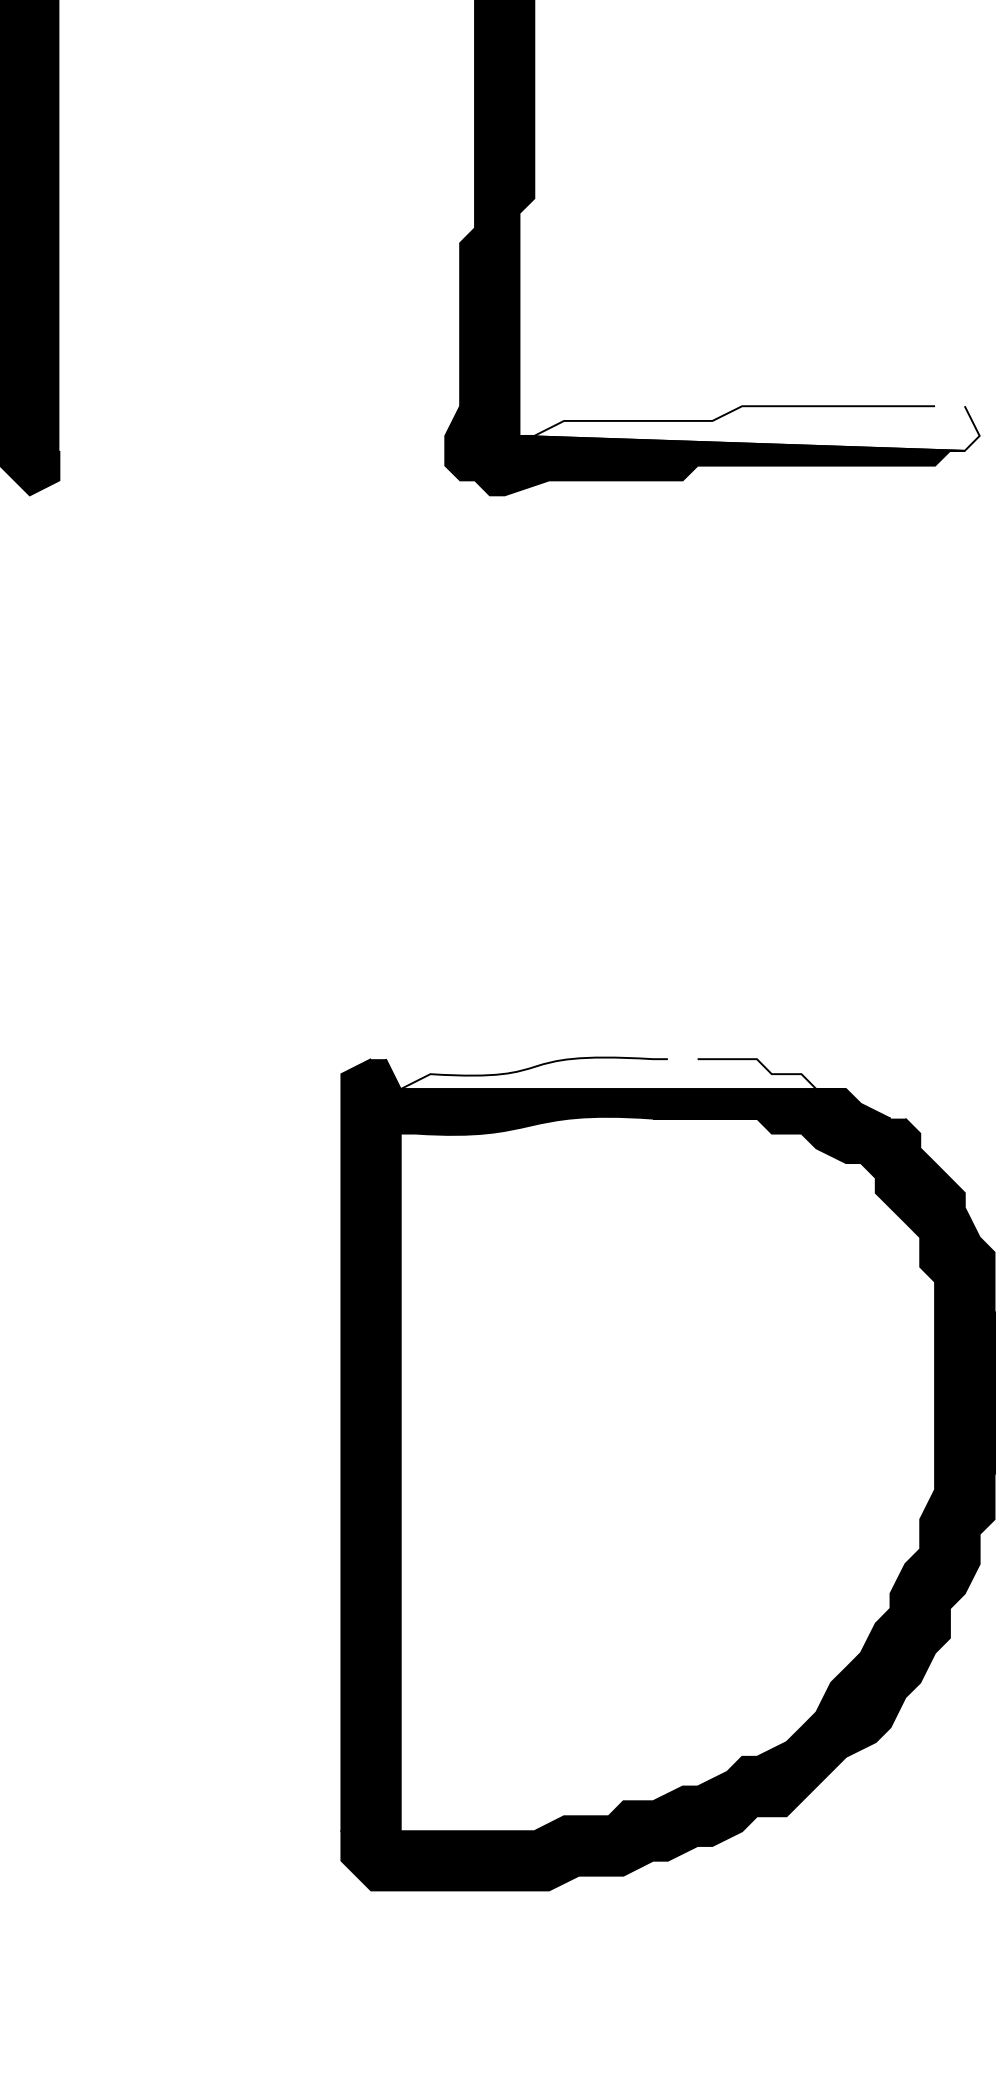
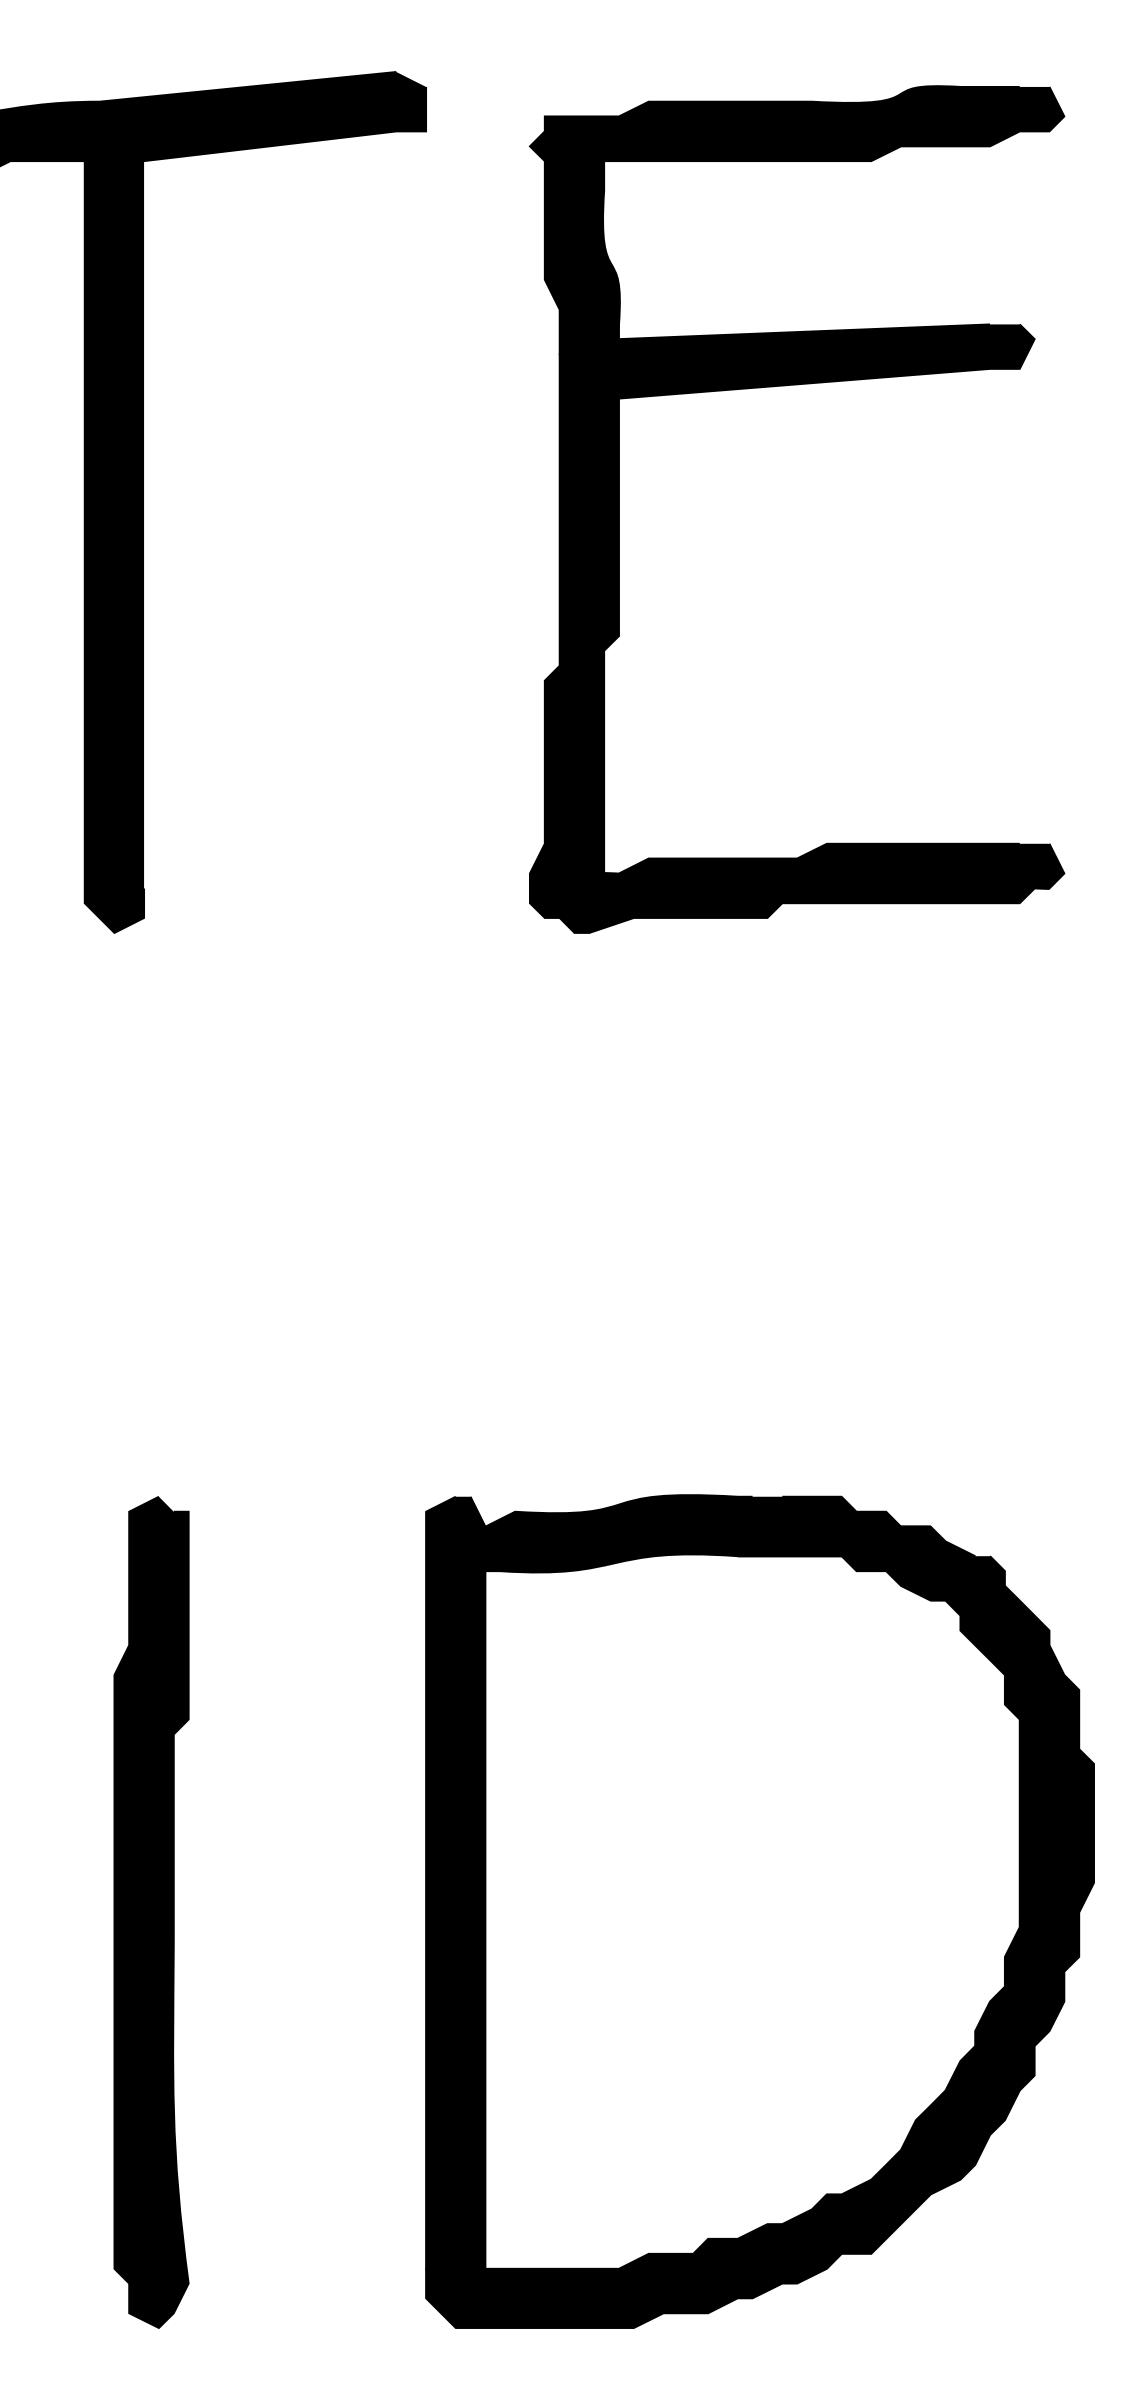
fill: (749, 427) -> (834, 865), added
fill: (622, 1072) -> (707, 1510), added
part: (66, 1474) -> (151, 1912), added

